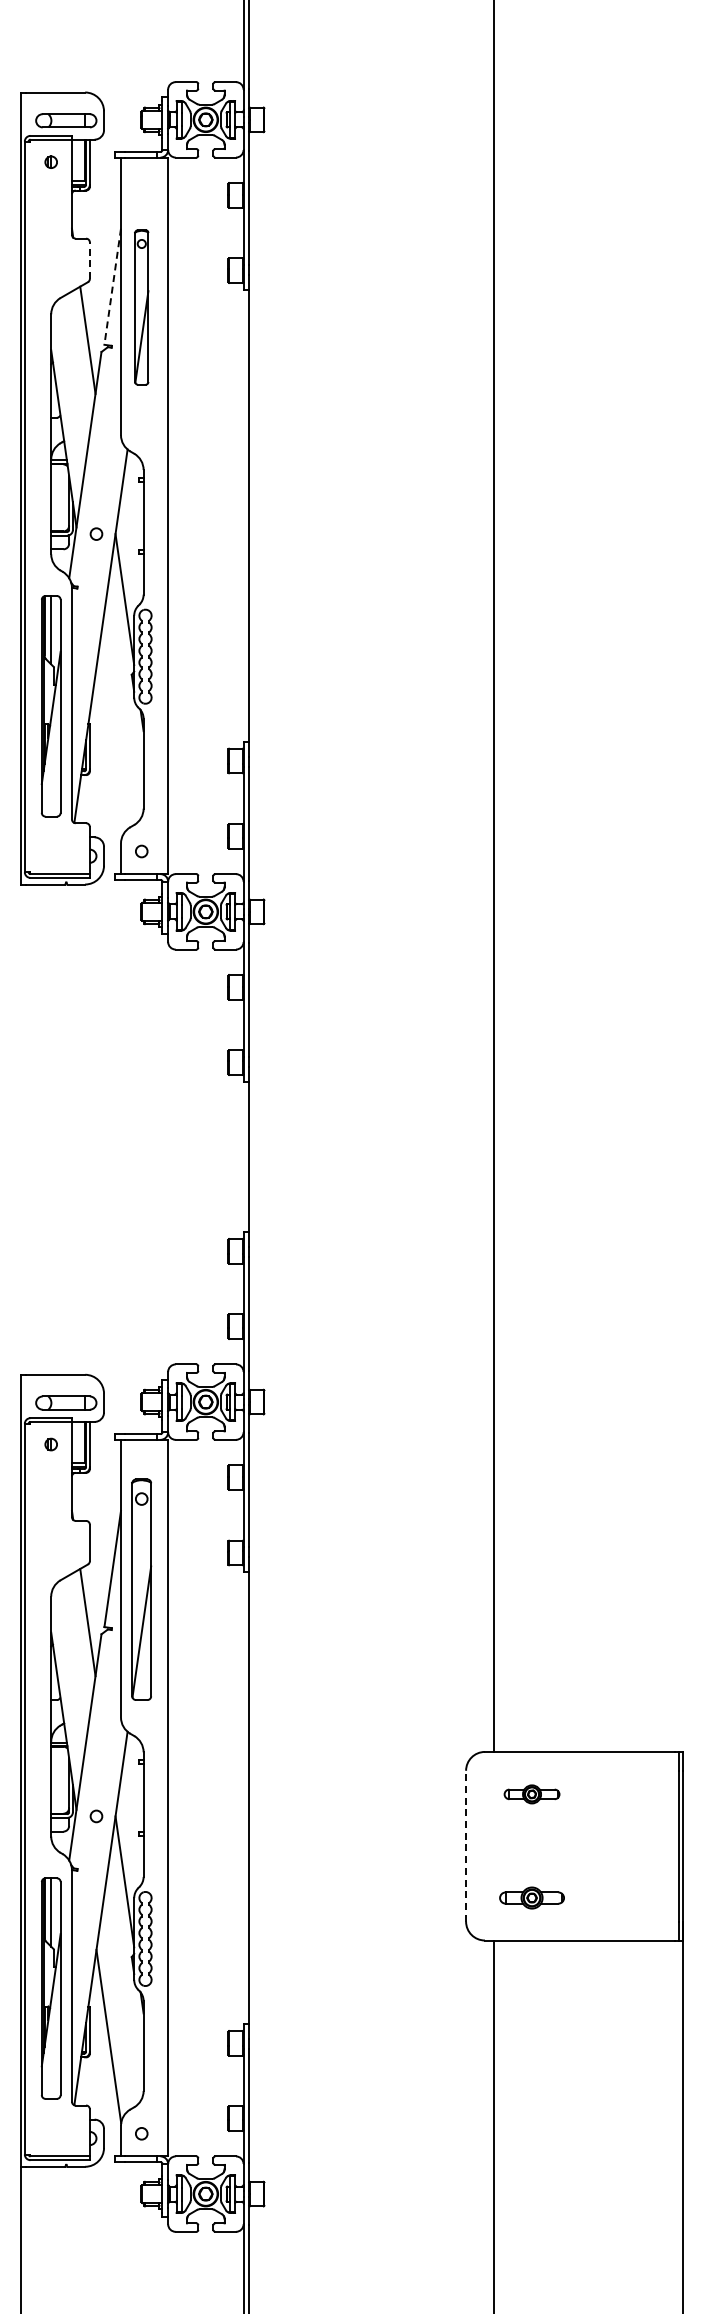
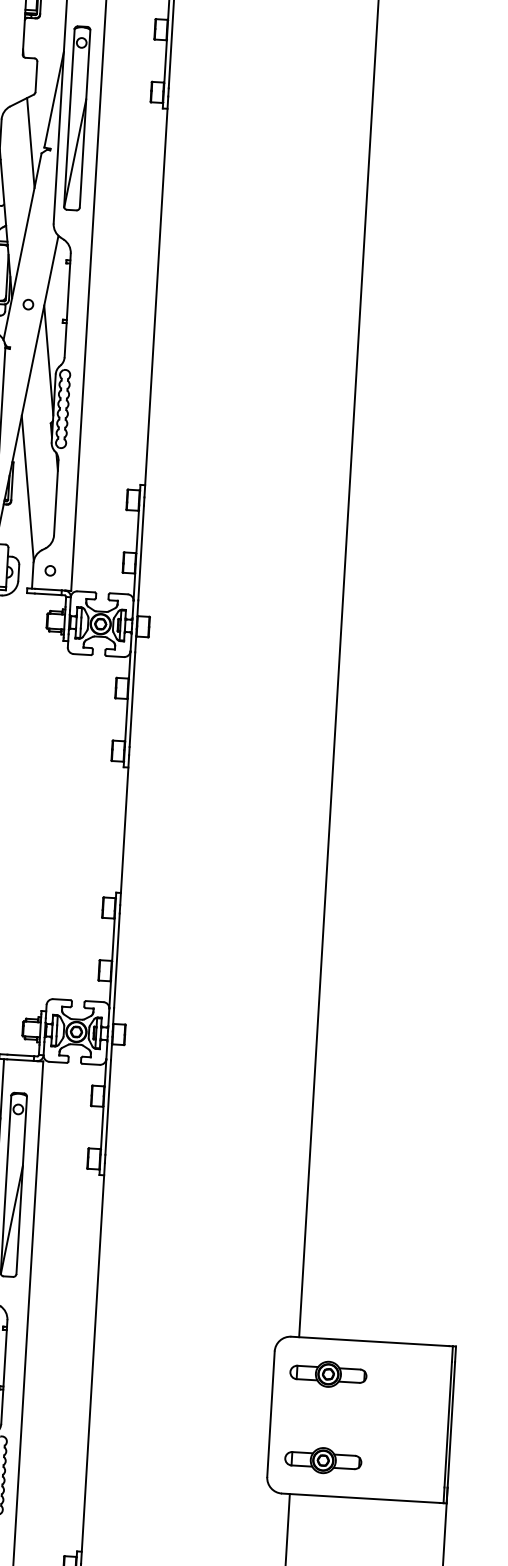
line: (89, 260) -> (36, 76), dashed -> solid
line: (112, 286) -> (53, 99), dashed -> solid
part: (141, 307) -> (77, 118), size x1.43
line: (108, 753) -> (27, 487), added
part: (531, 1794) -> (327, 1374), size x1.67
line: (466, 1845) -> (271, 1413), dashed -> solid
part: (531, 1897) -> (322, 1460), size x1.43

